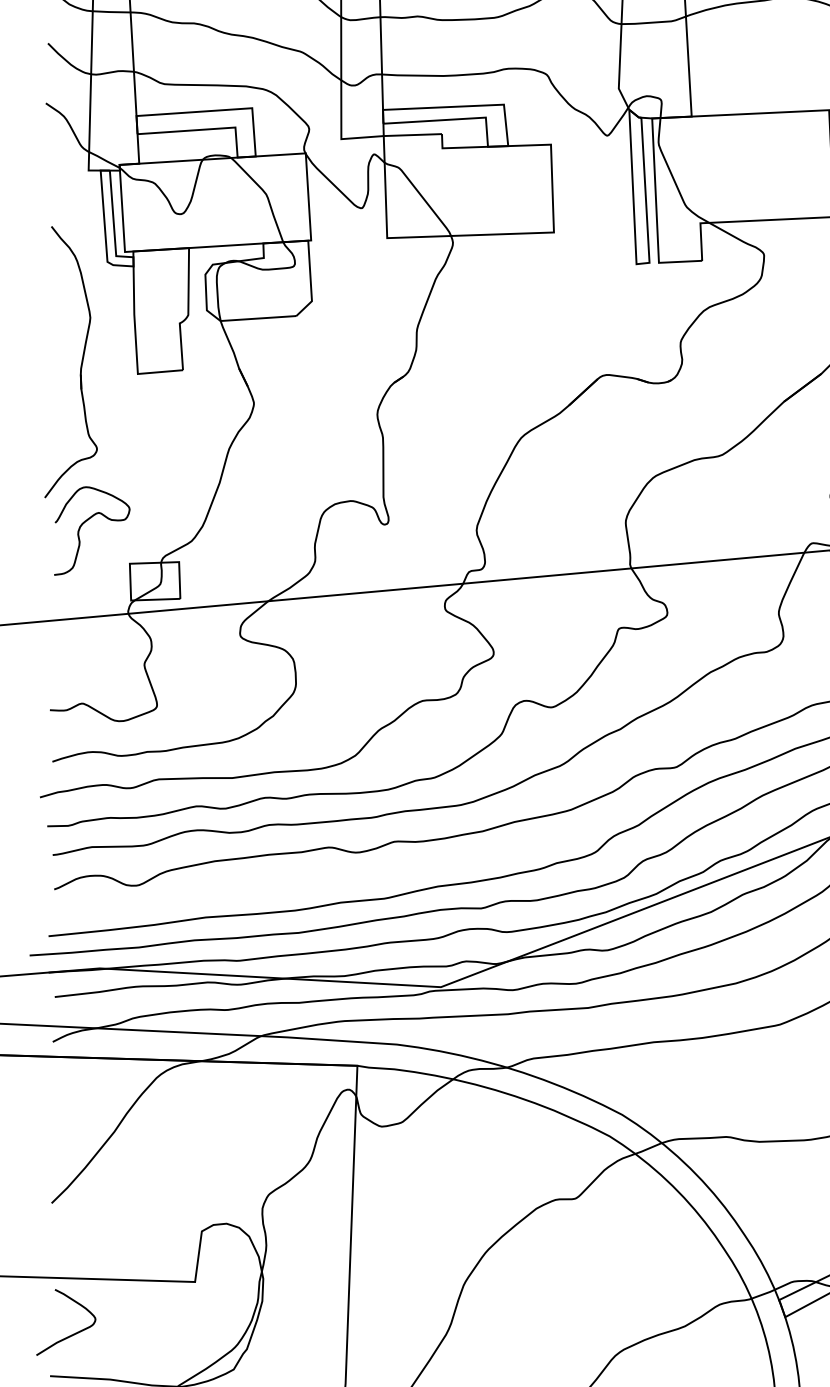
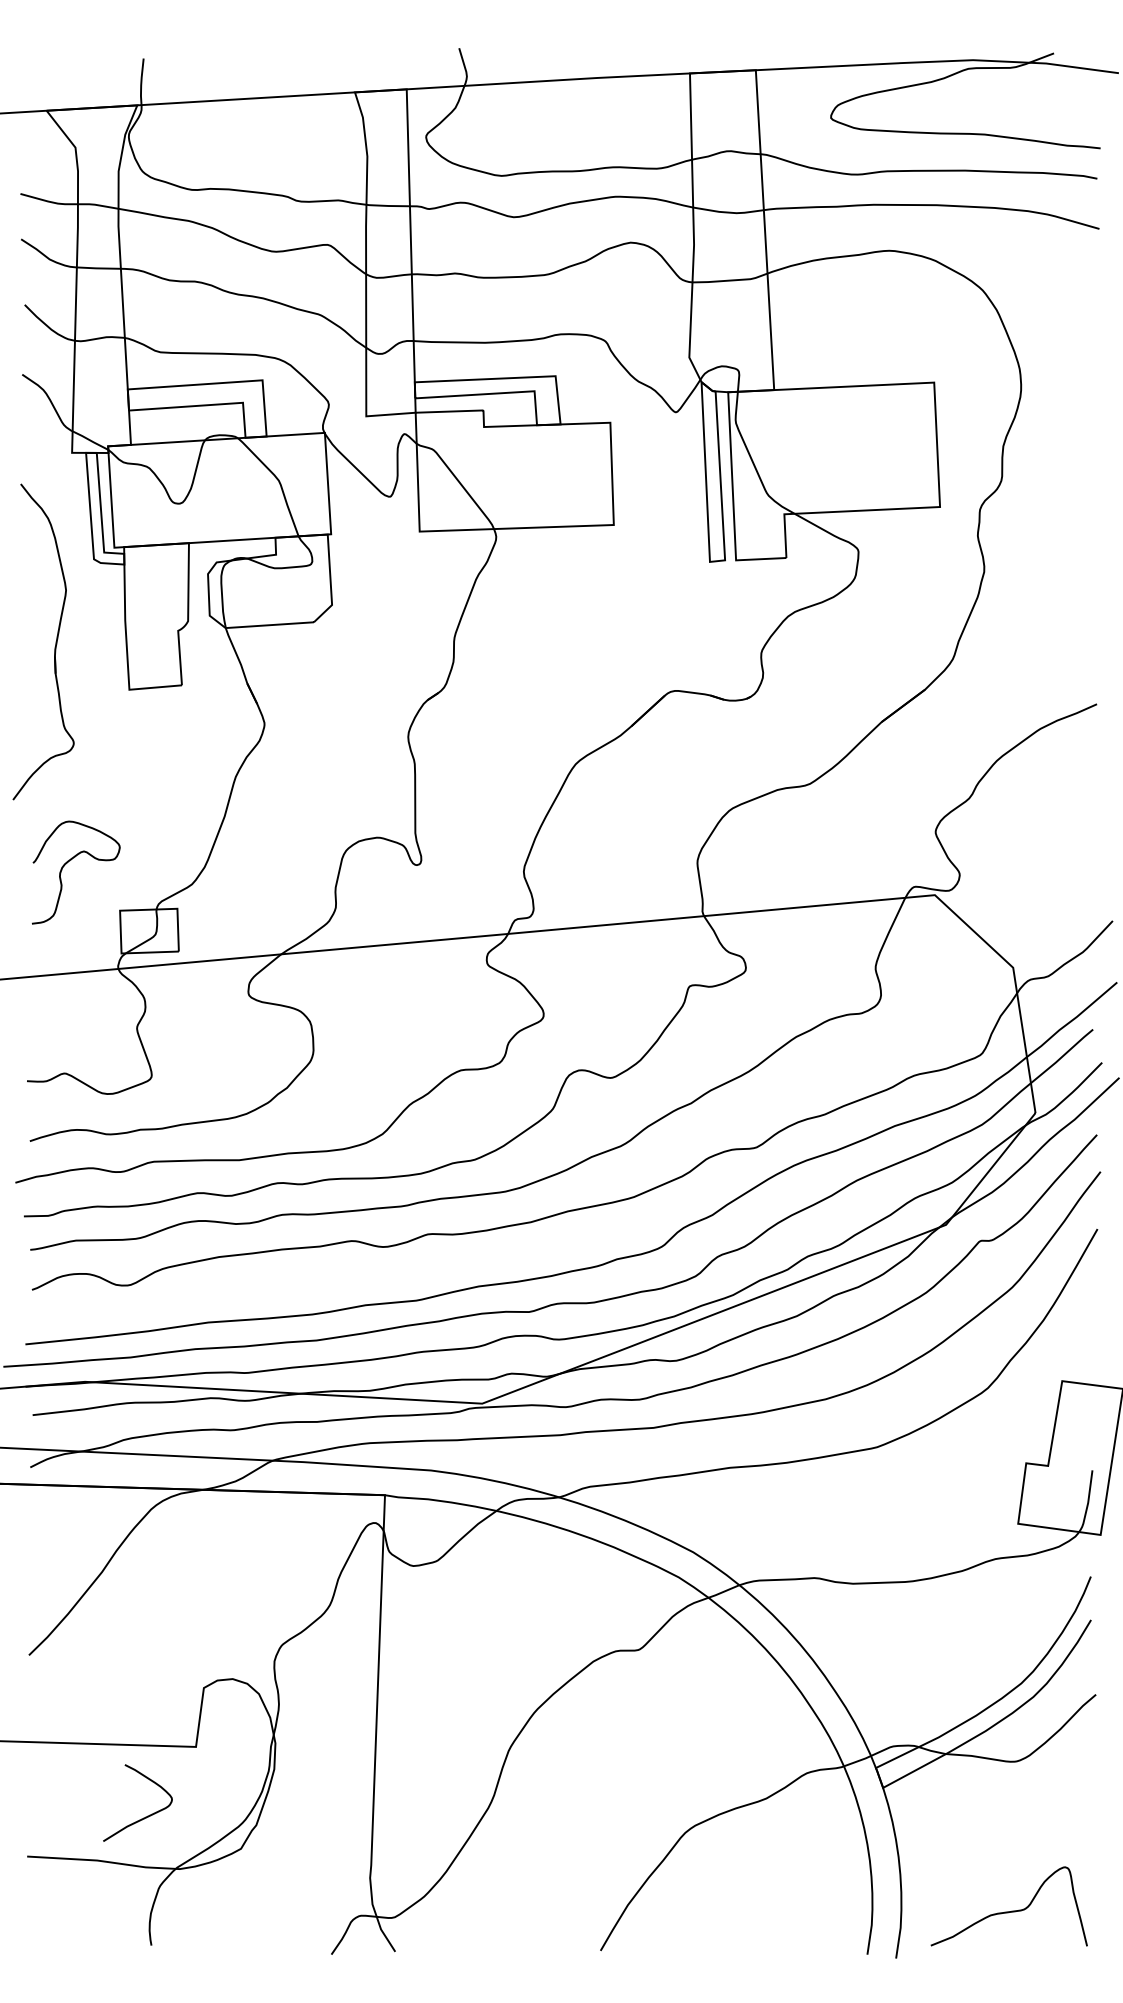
part: (81, 361) -> (55, 641), moved
curve: (72, 1334) -> (145, 1816), moved

